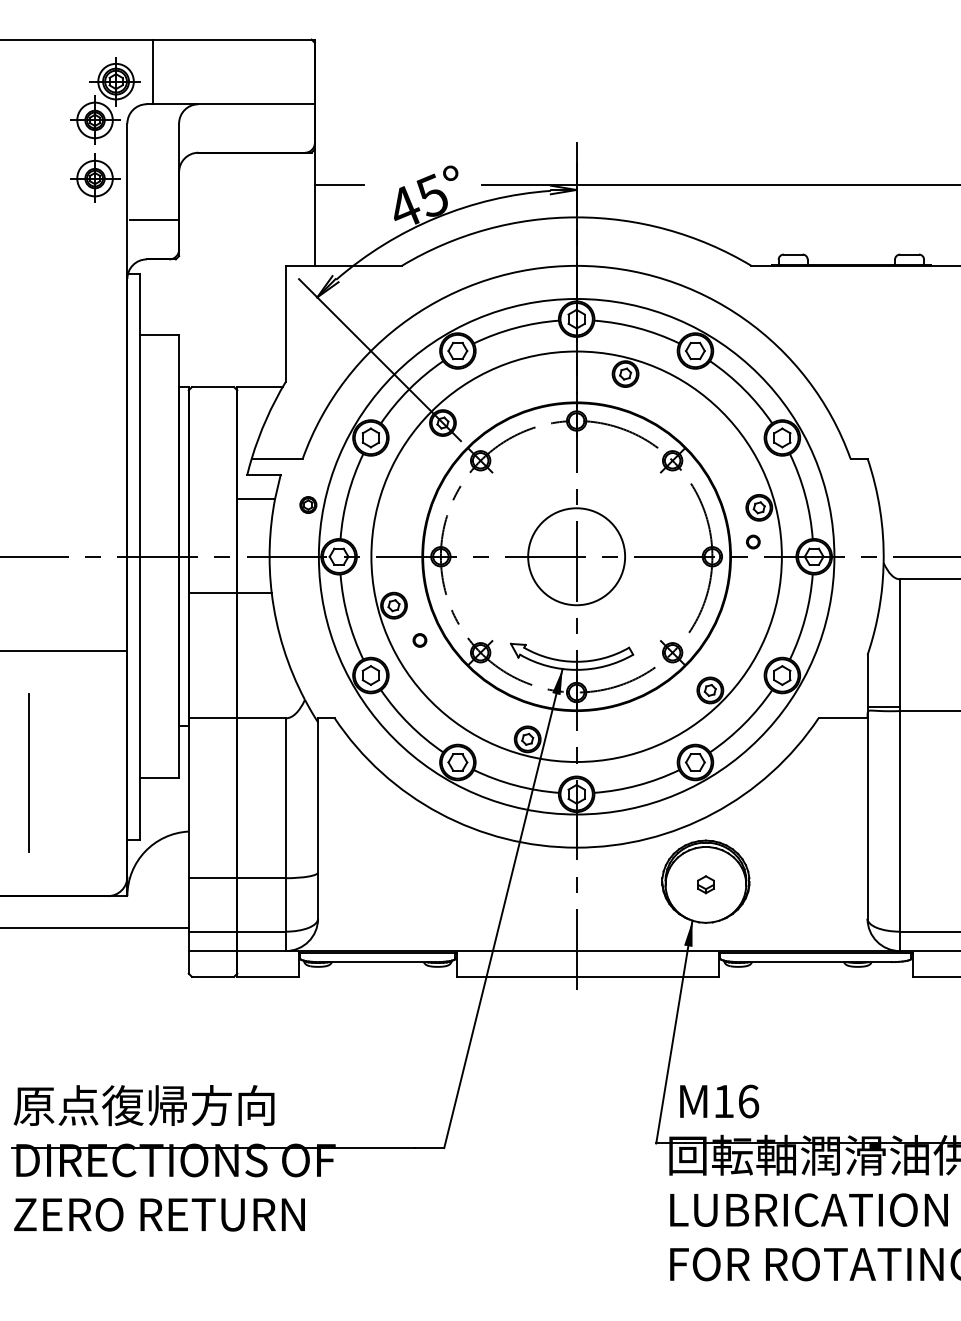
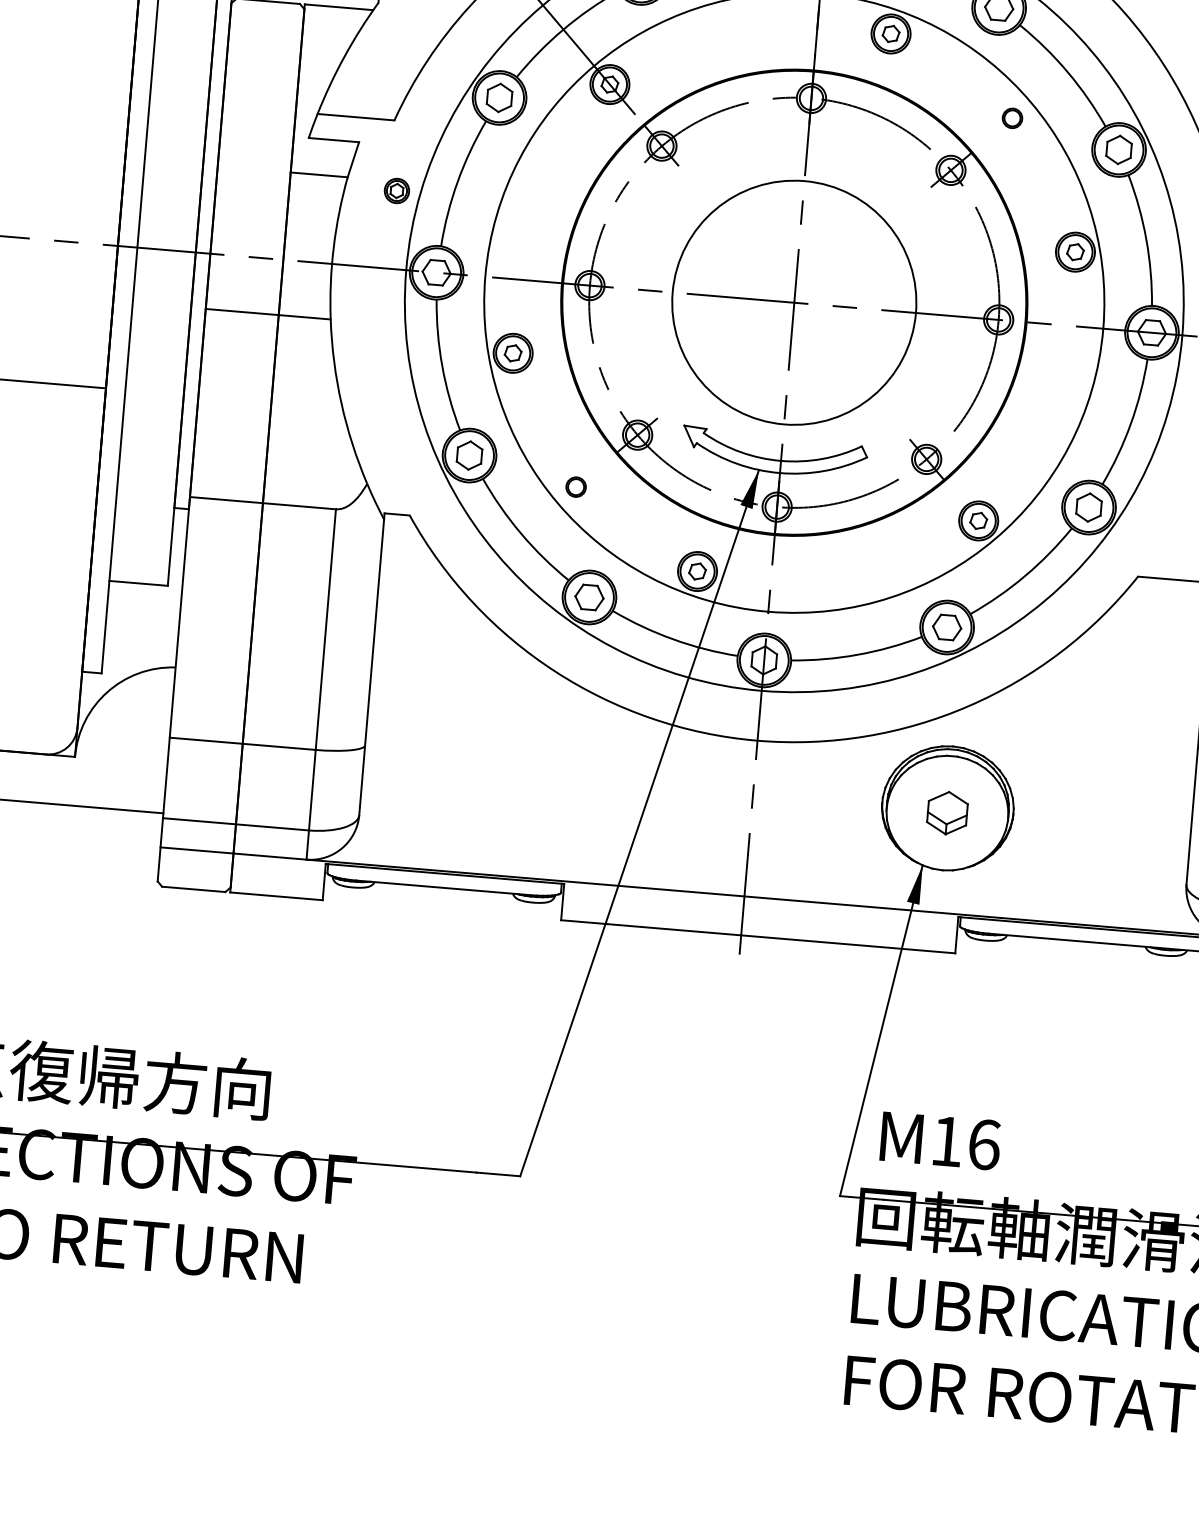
part: (753, 541) -> (1012, 117), moved
circle: (576, 556) -> (794, 302), size x1.67
part: (419, 640) -> (575, 487), moved
part: (705, 884) -> (946, 812), size x1.67

